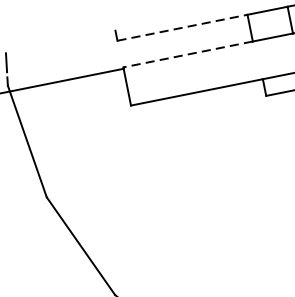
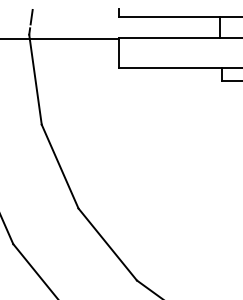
line: (182, 28) -> (169, 17), dashed -> solid
line: (187, 54) -> (169, 38), dashed -> solid

